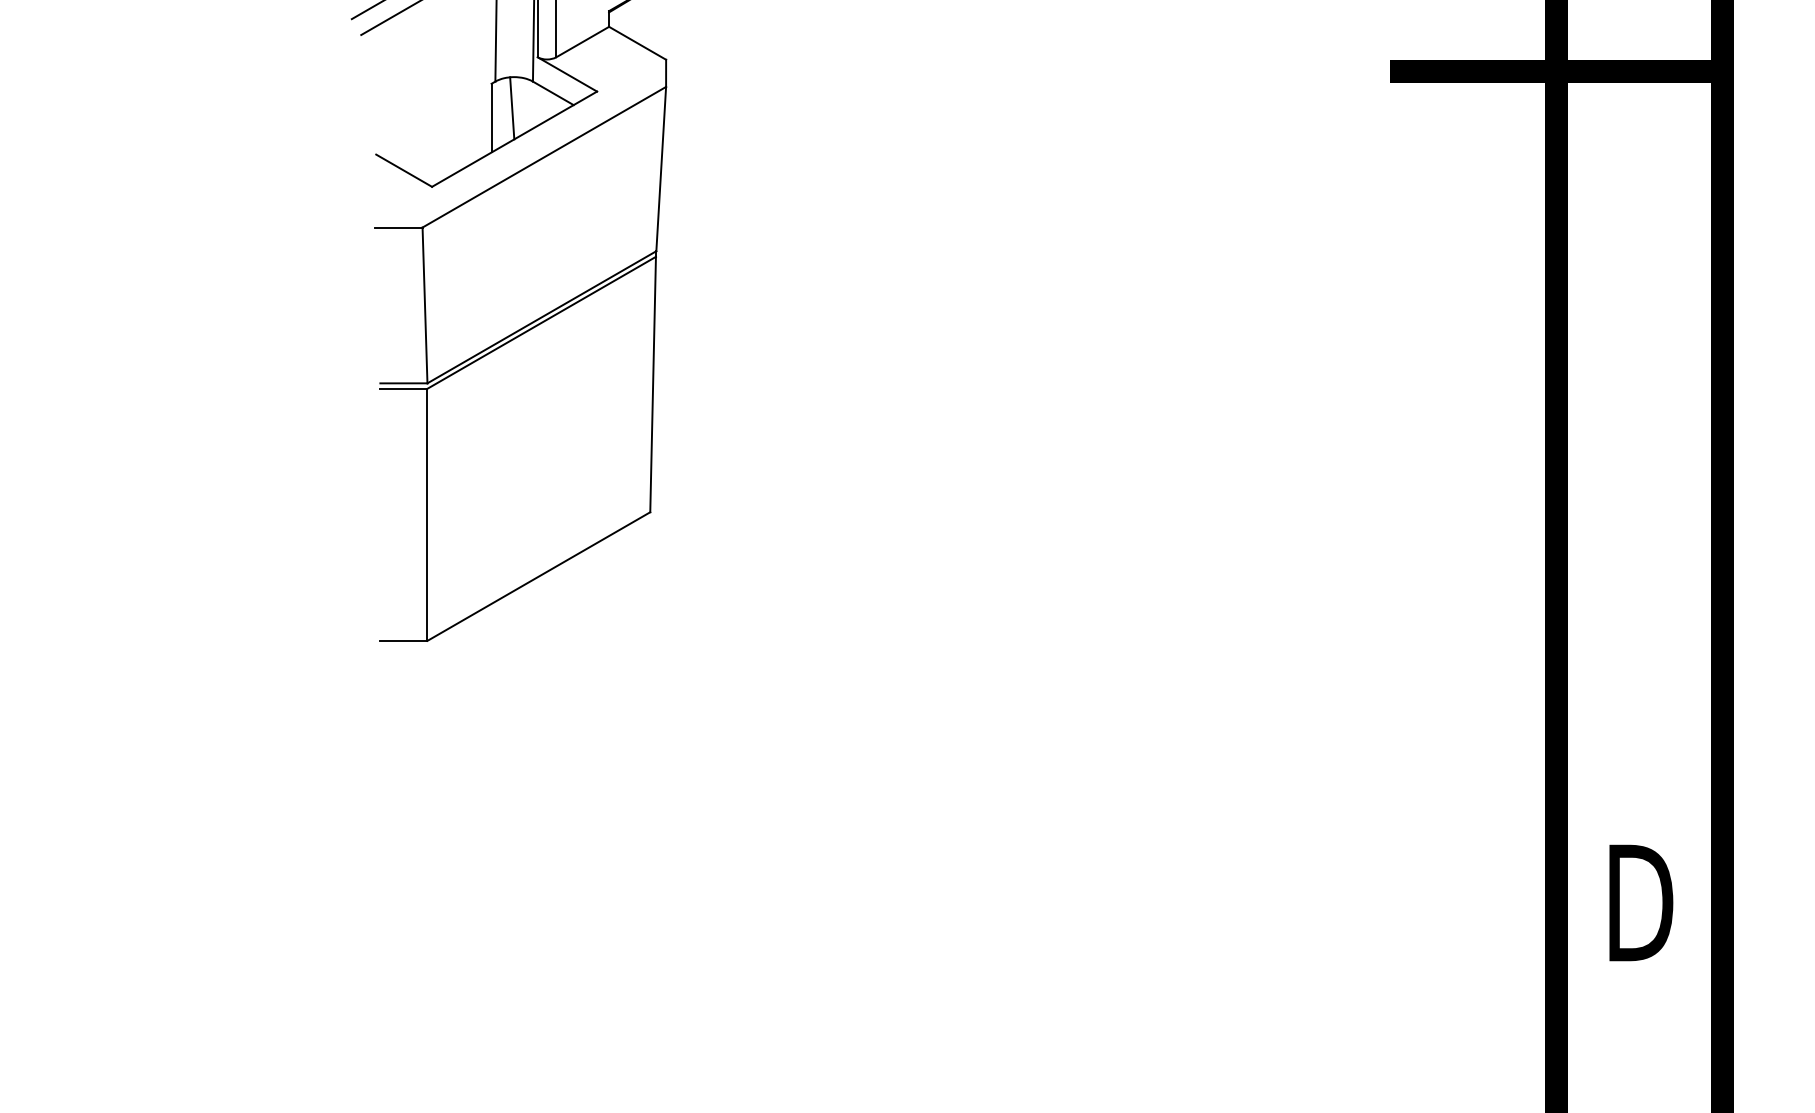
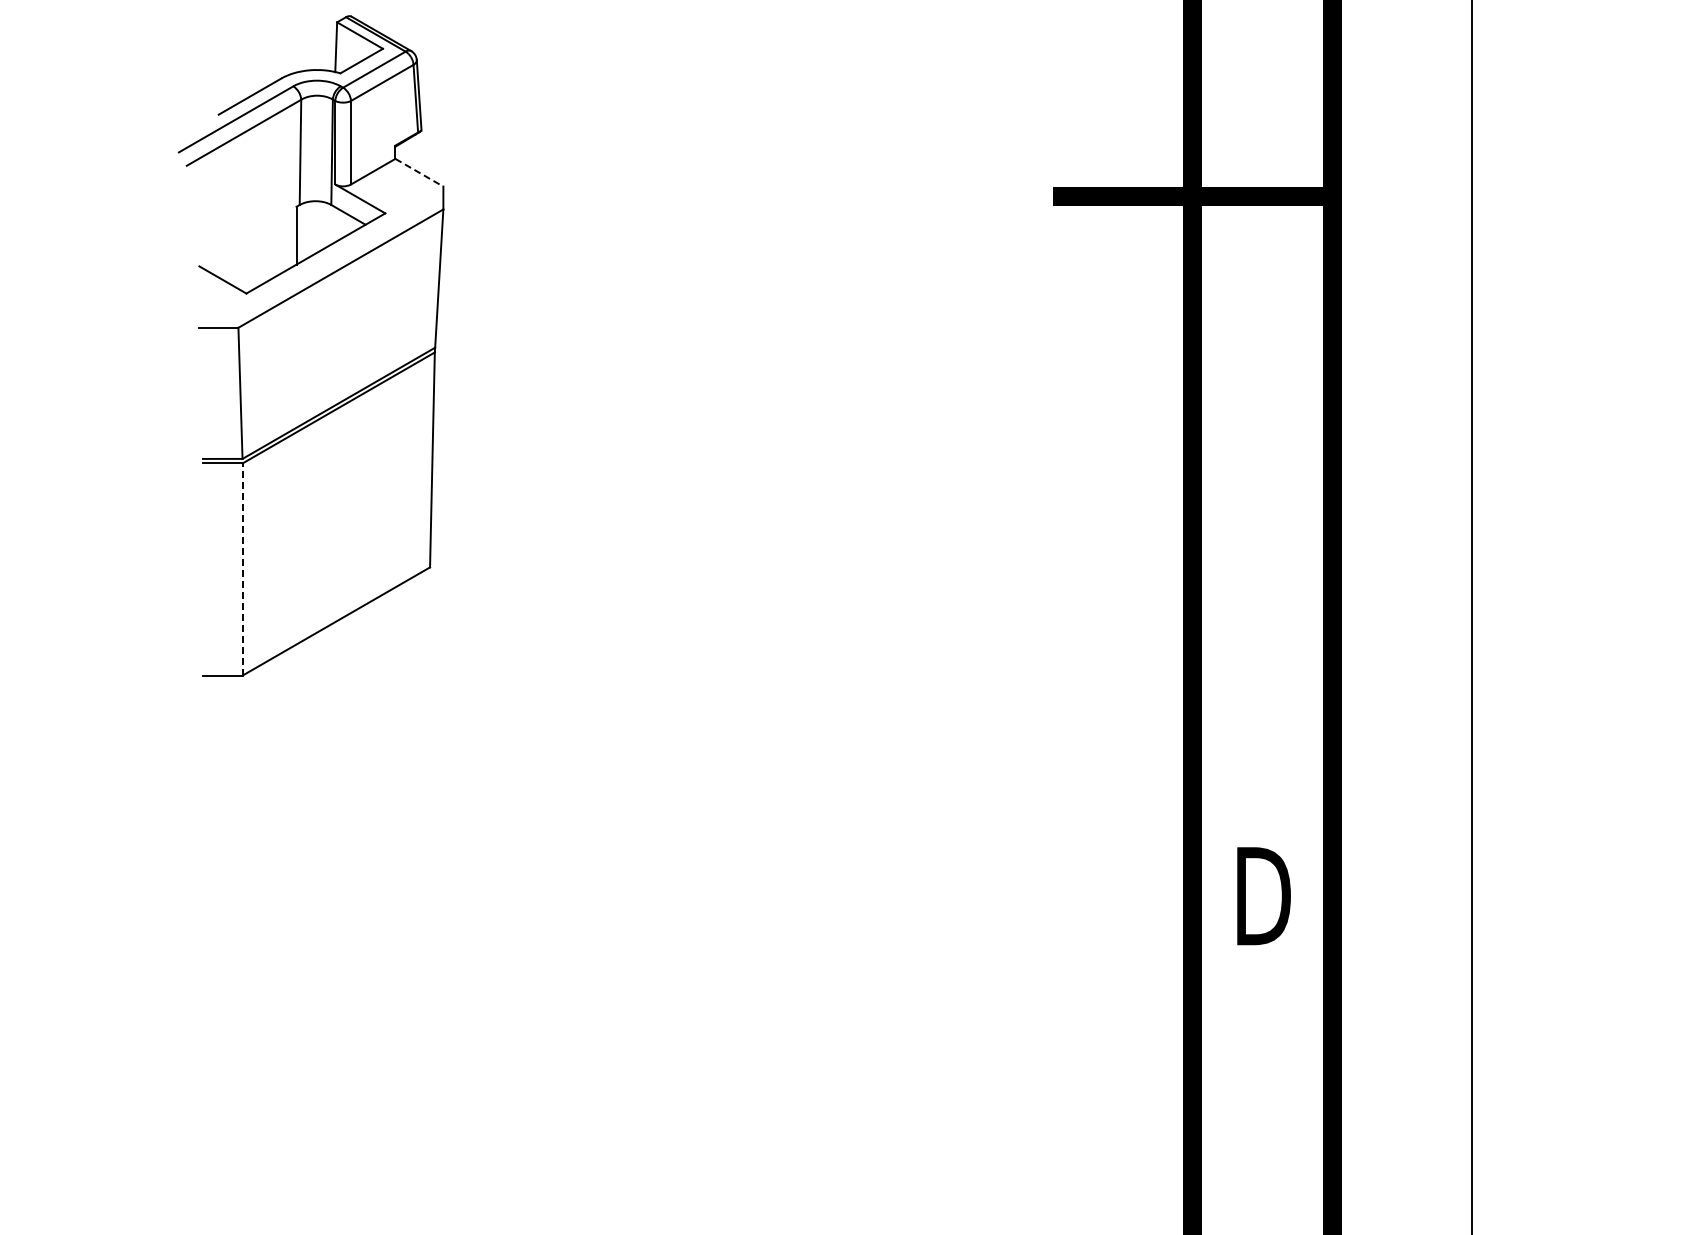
line: (637, 42) -> (419, 172), solid -> dashed
line: (511, 108) -> (313, 227), removed
line: (427, 514) -> (242, 569), solid -> dashed

